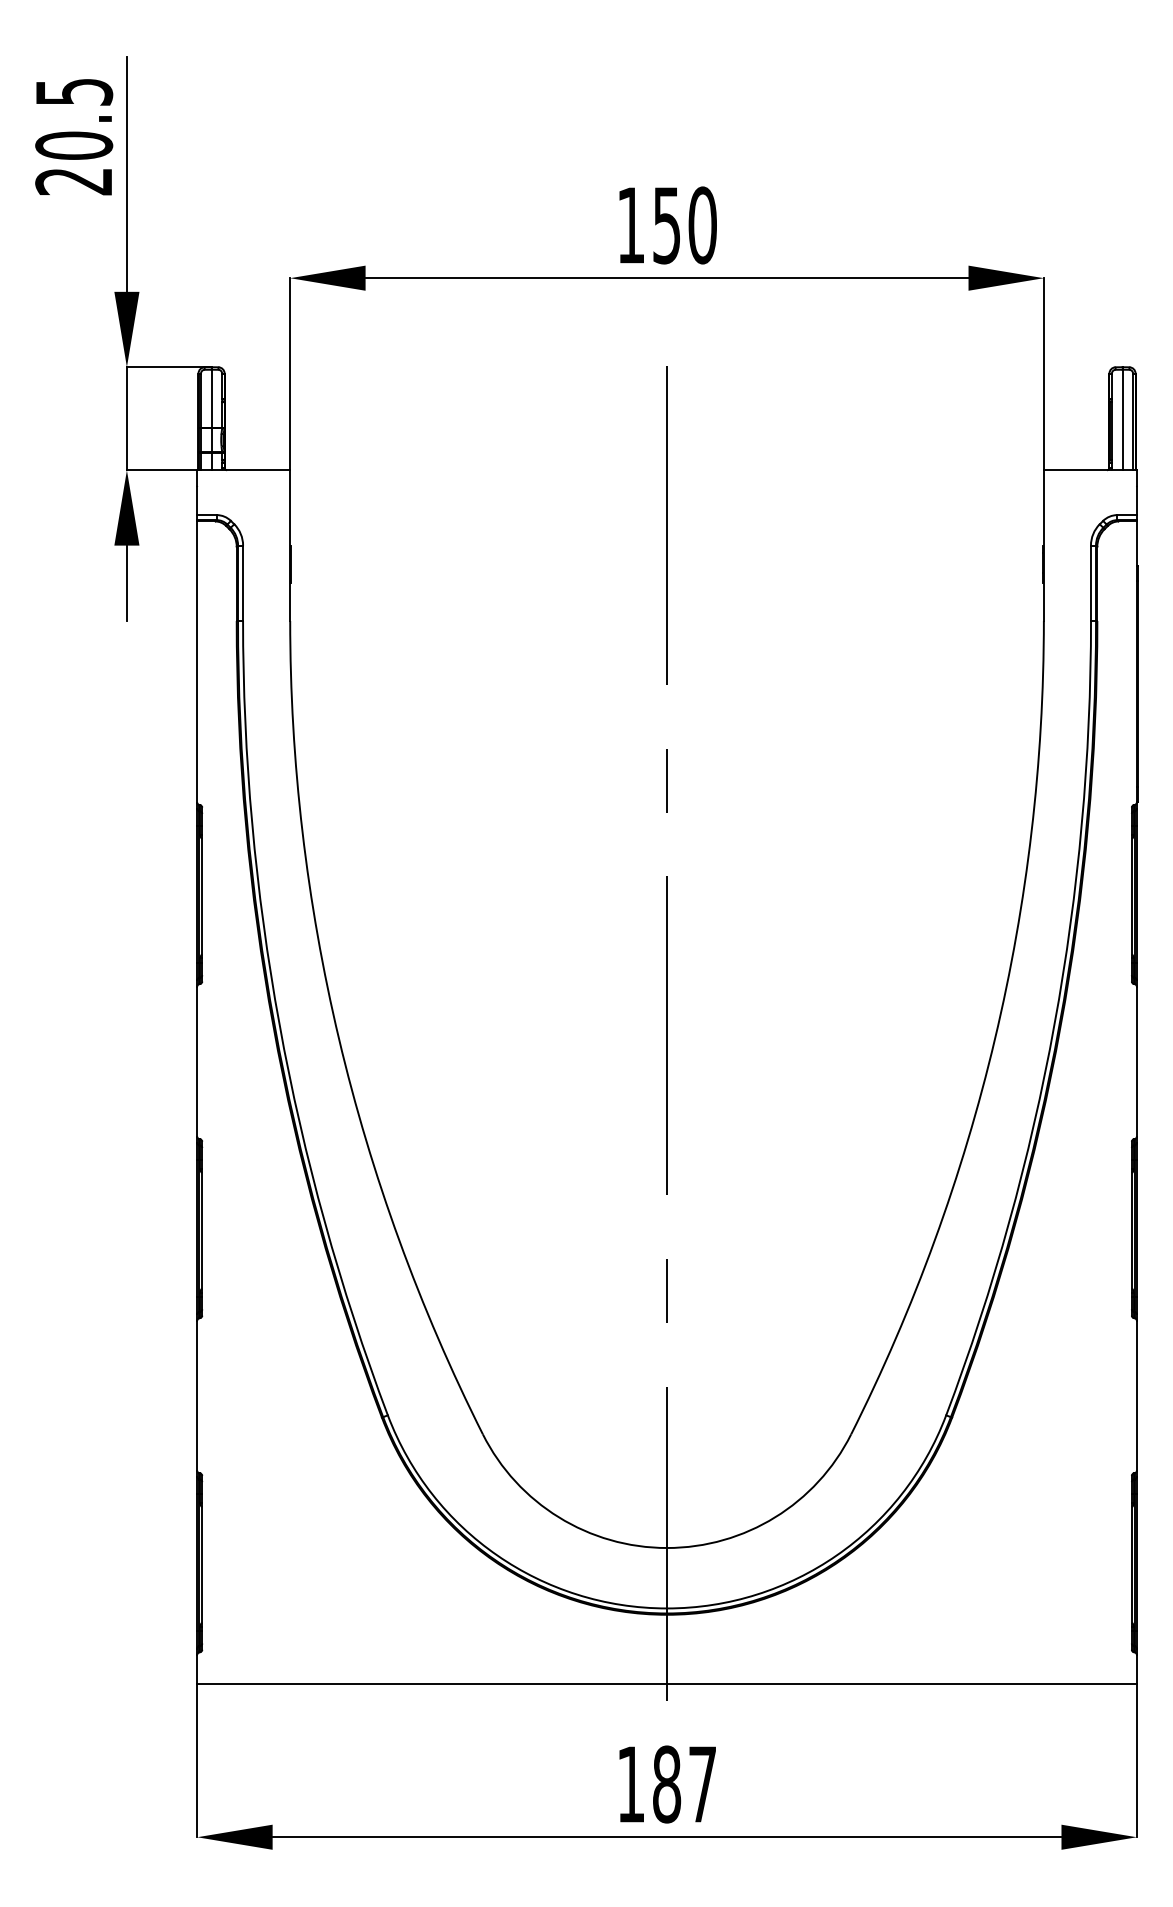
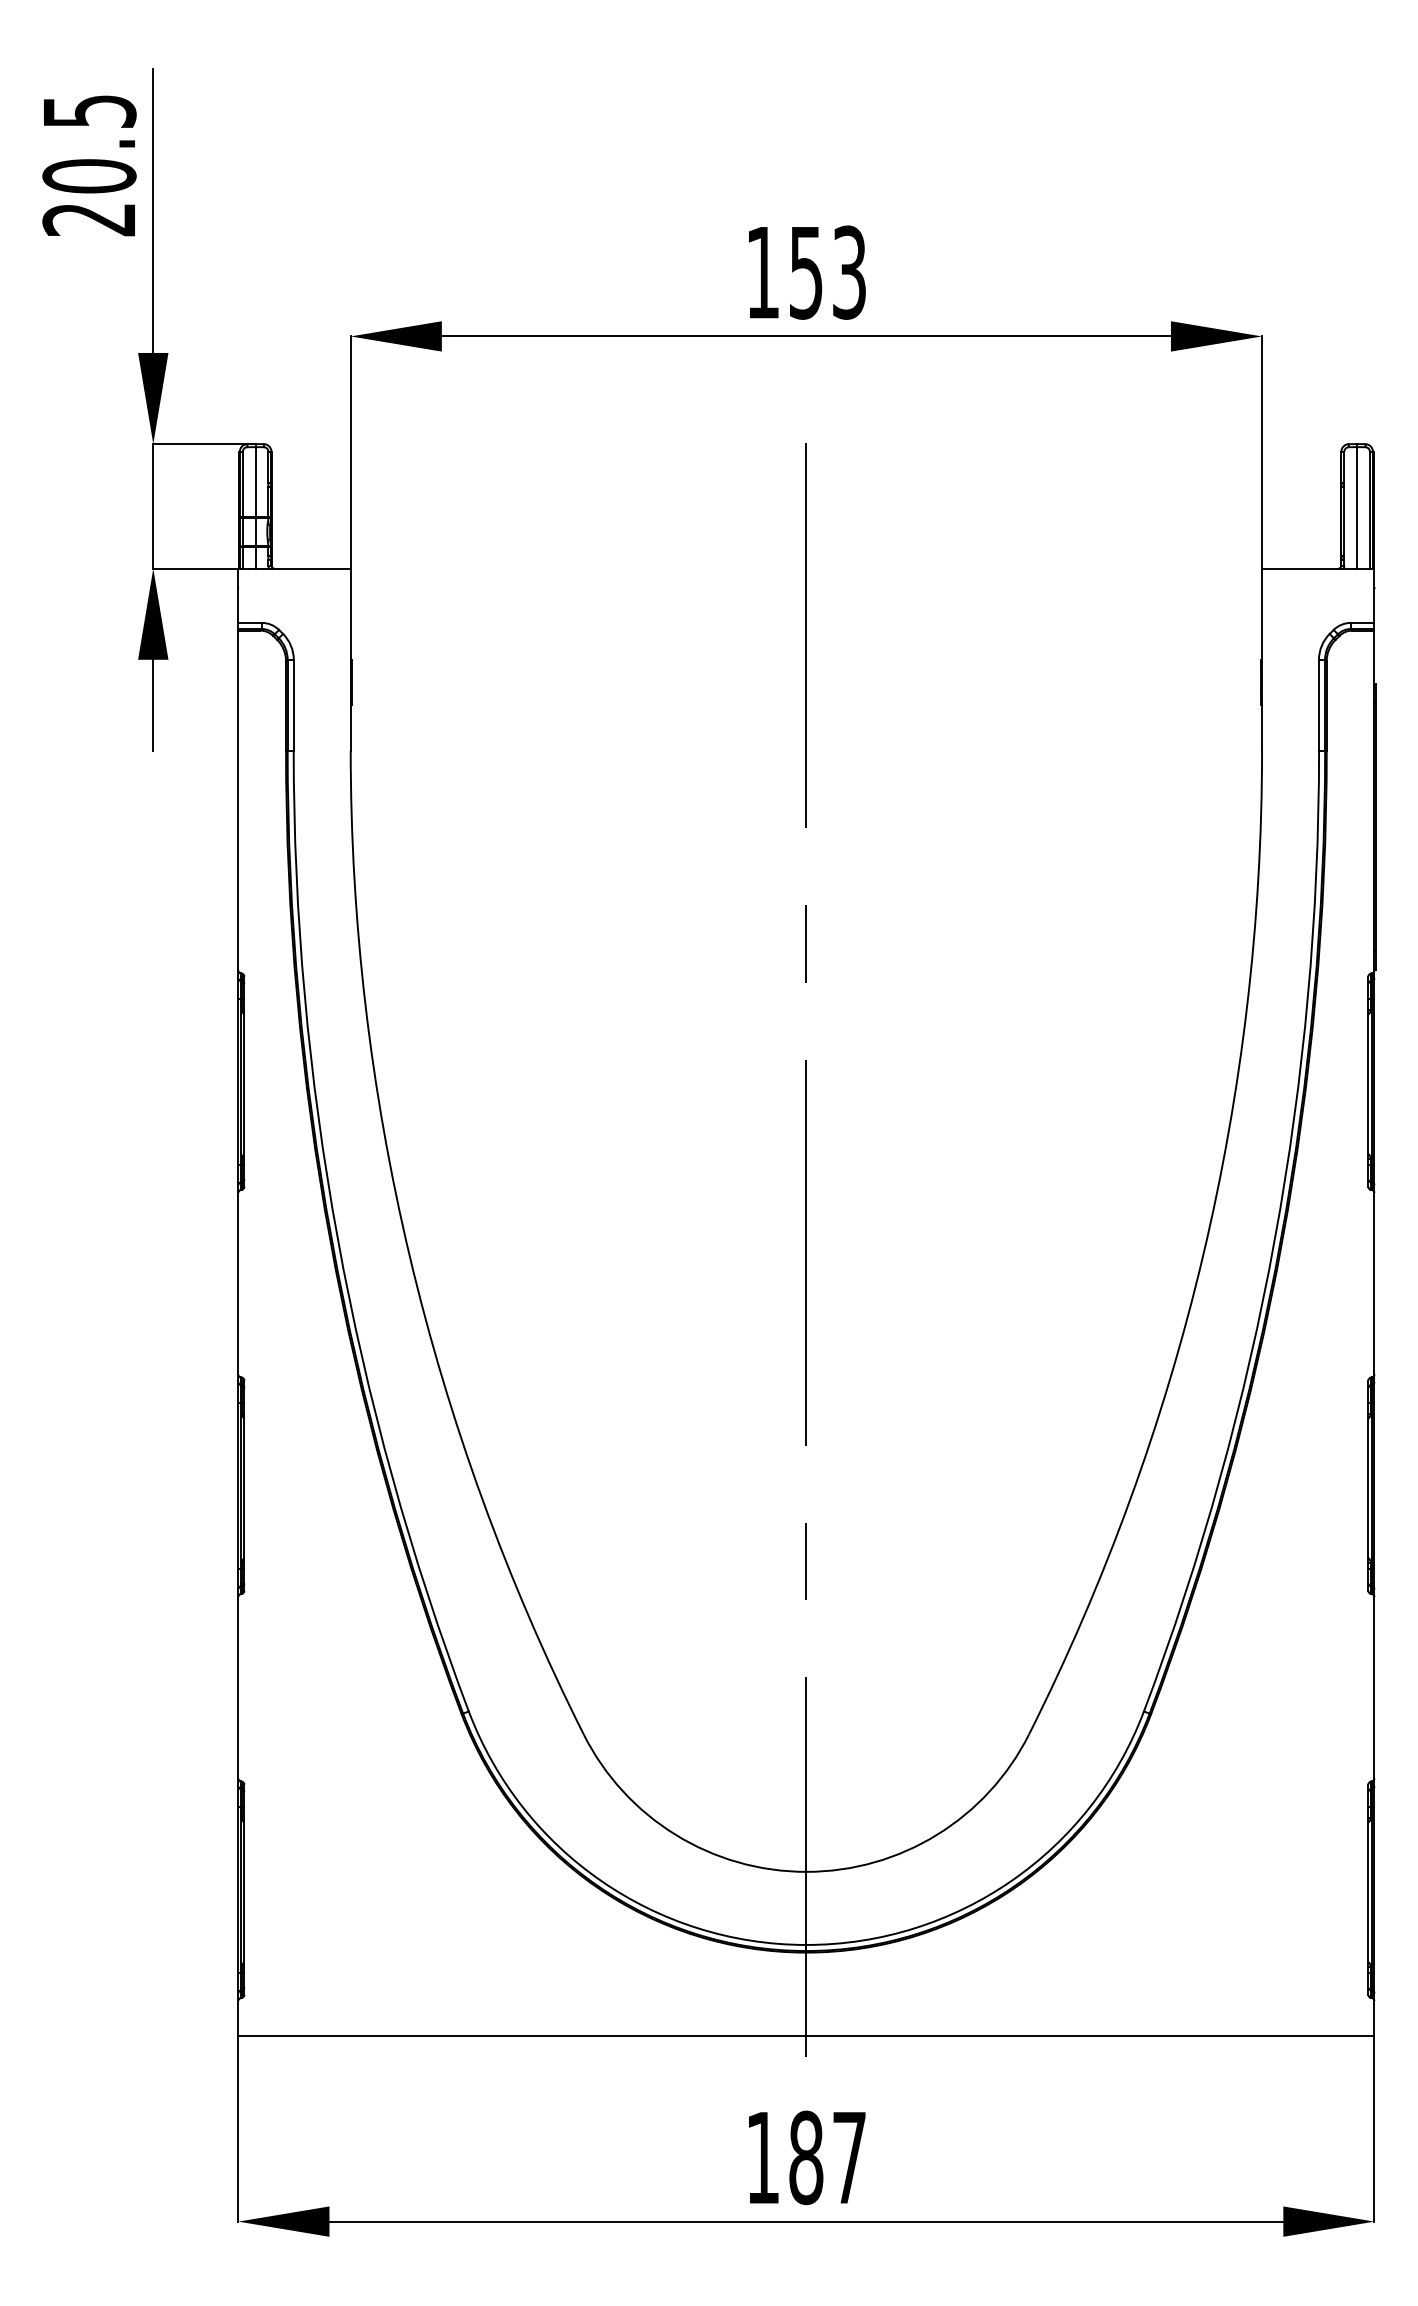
text: (702, 225) -> (849, 272), 150 -> 153

